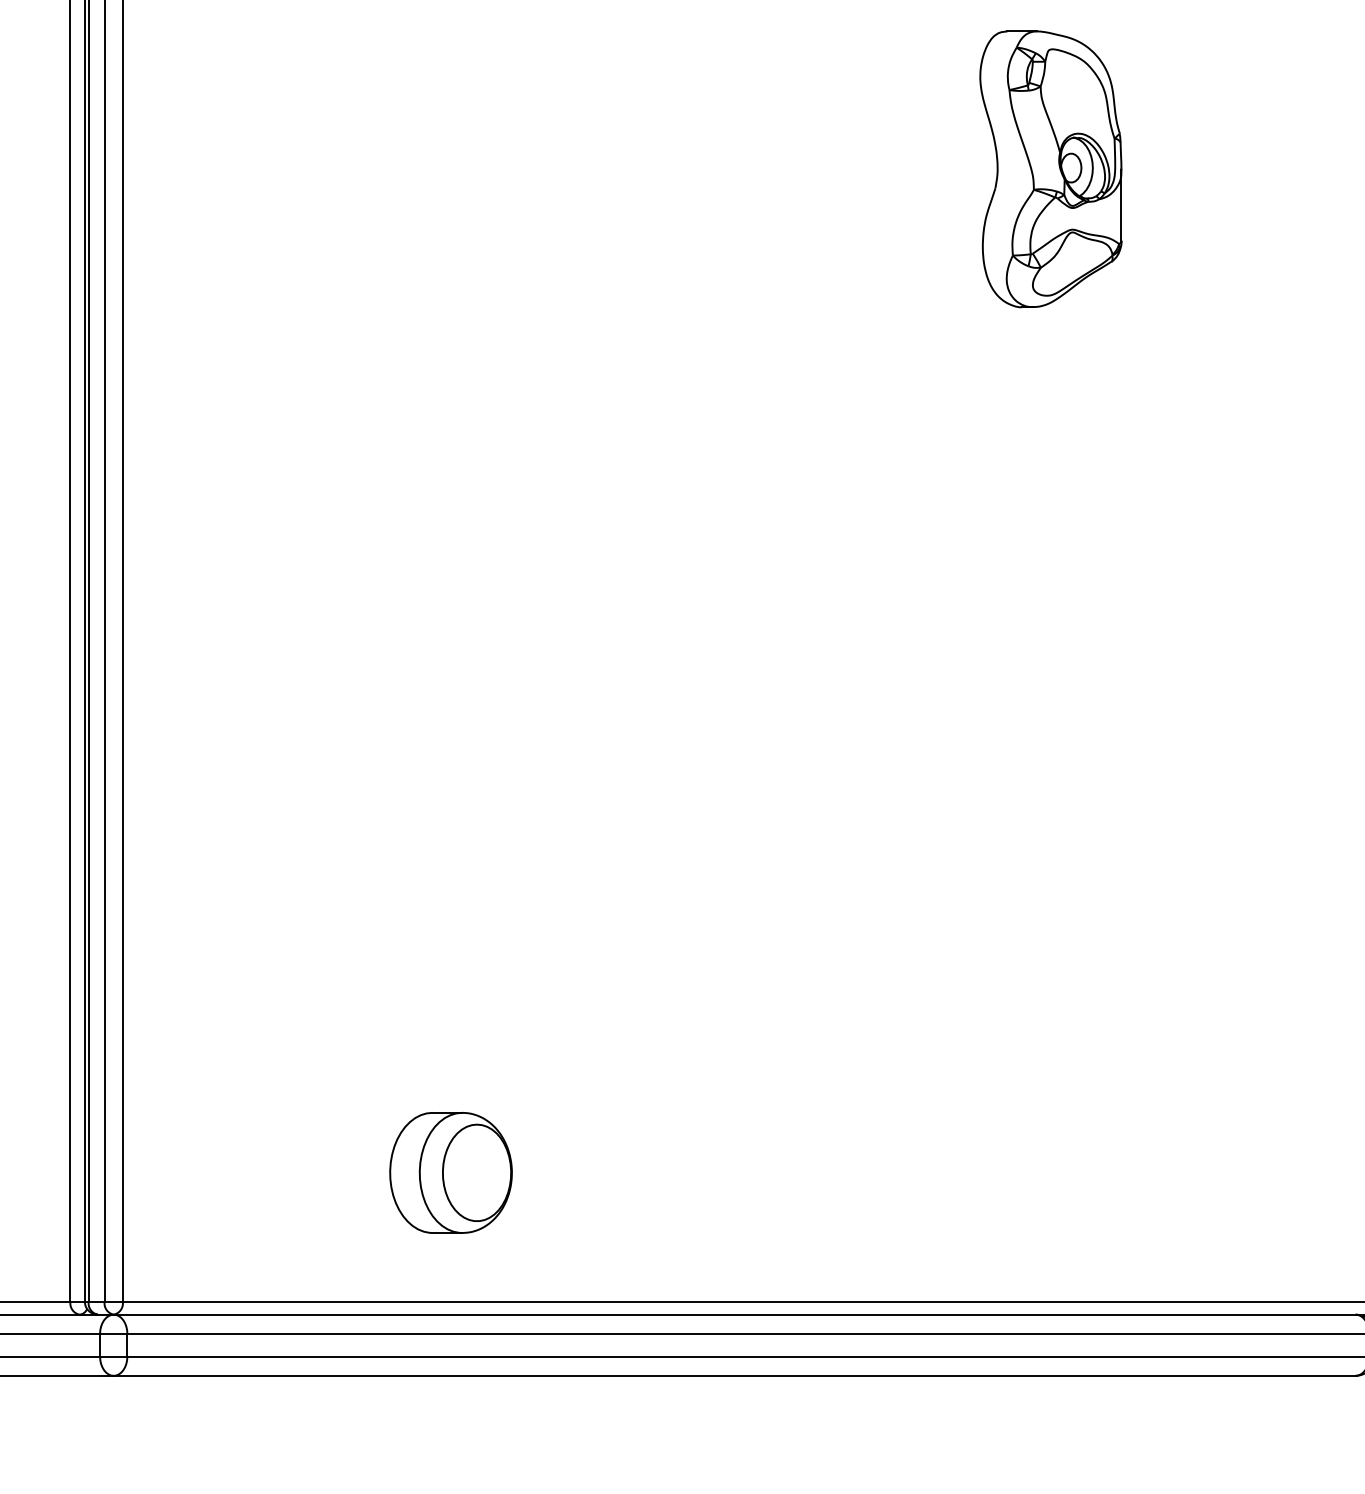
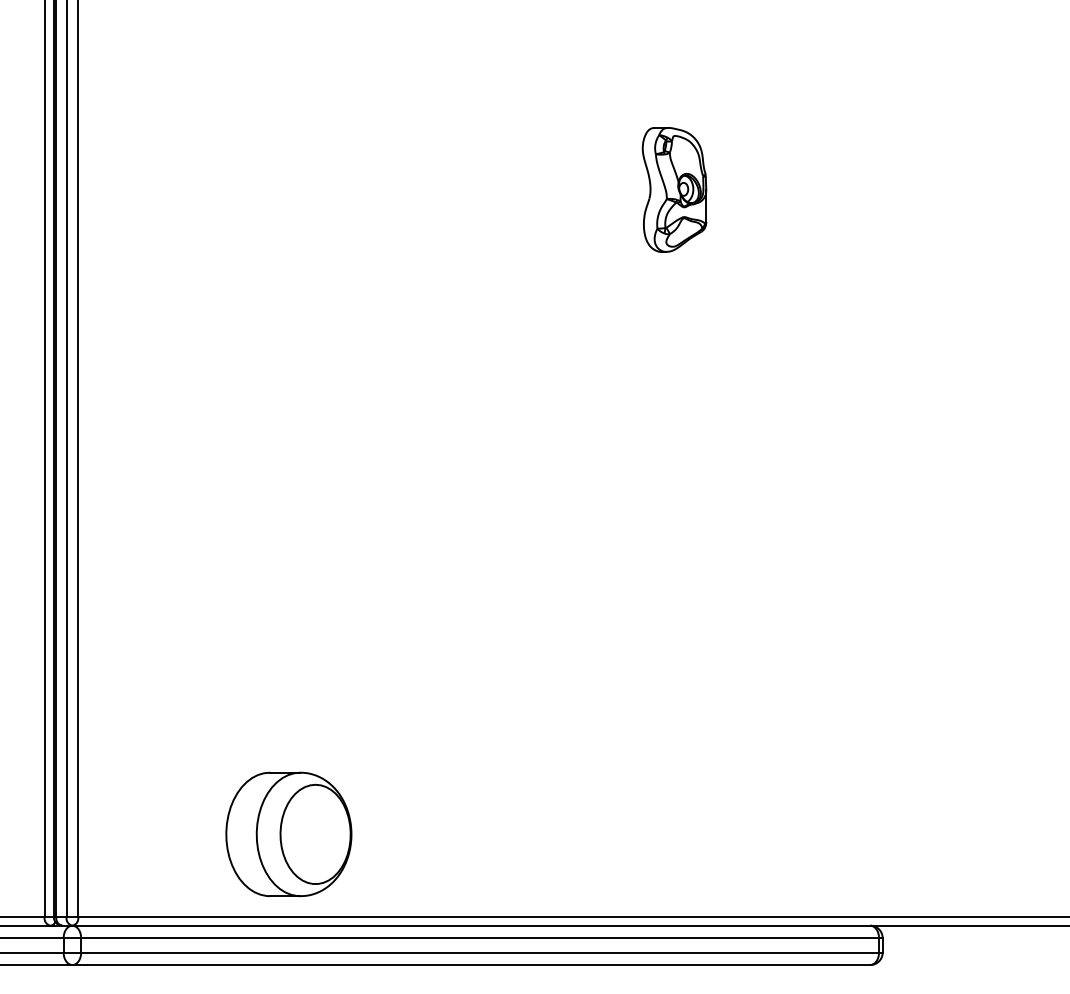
part: (1050, 168) -> (674, 189), size x0.7
part: (451, 1172) -> (289, 834), size x1.6

